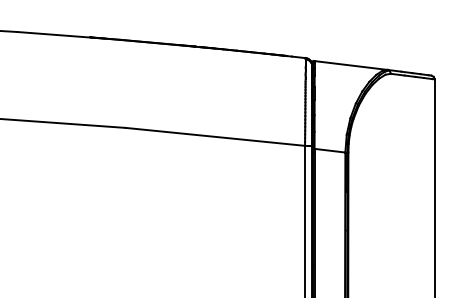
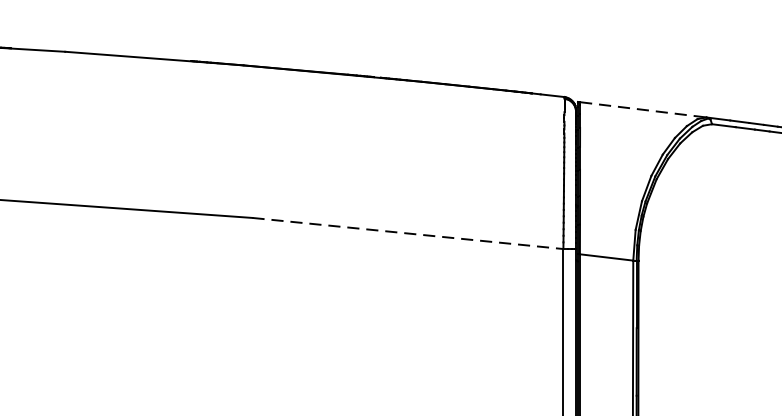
line: (351, 65) -> (643, 109), solid -> dashed
line: (215, 136) -> (408, 232), solid -> dashed

